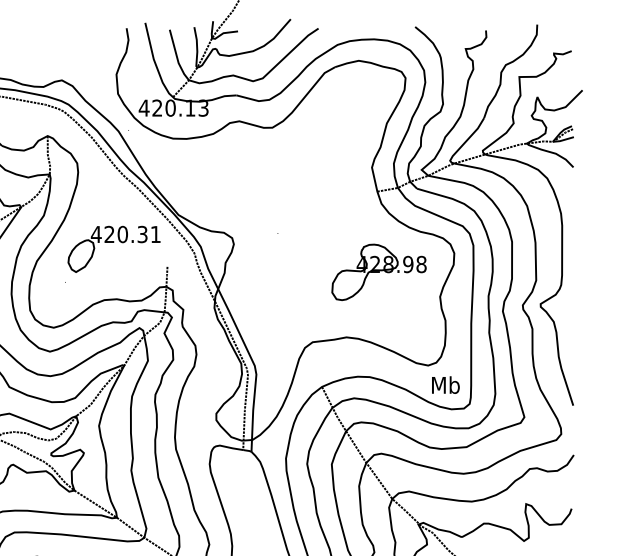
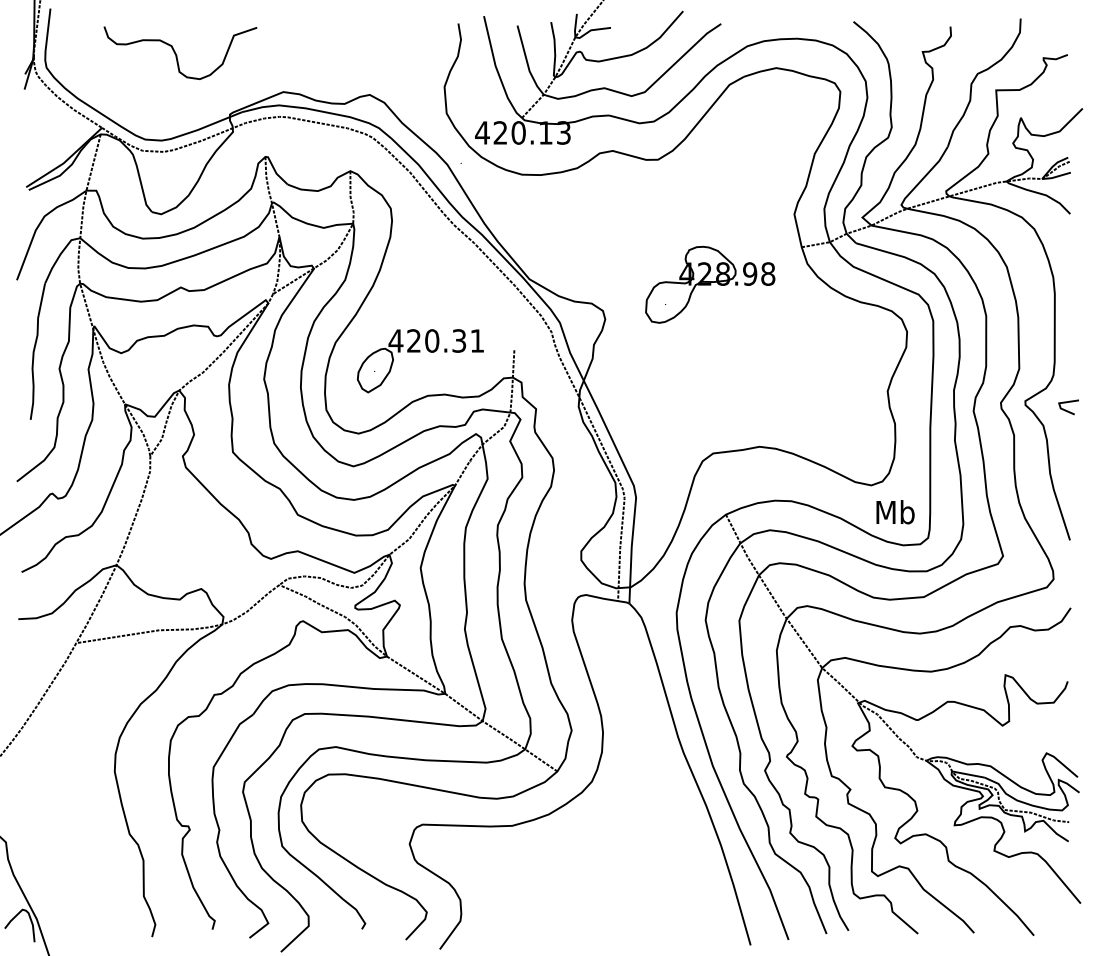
part: (113, 242) -> (419, 352), moved
part: (379, 272) -> (710, 284), moved
line: (572, 310) -> (1068, 410), added

